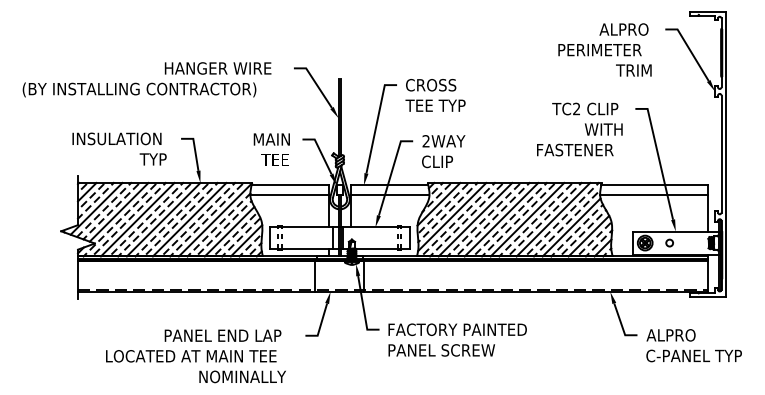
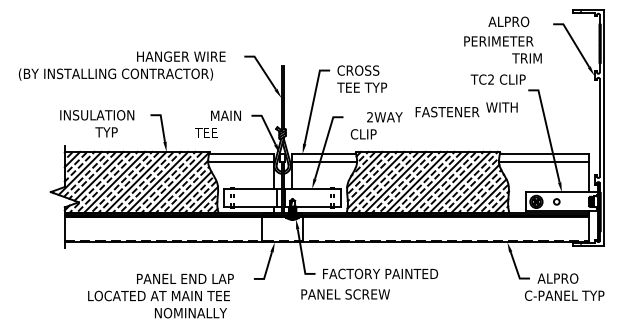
text: (623, 29) -> (508, 21), moved
text: (585, 108) -> (498, 79), moved
text: (443, 141) -> (384, 117), moved
text: (575, 149) -> (447, 111), moved
text: (152, 159) -> (105, 132), moved
text: (274, 159) -> (205, 132), moved
text: (441, 350) -> (345, 294), moved
text: (693, 355) -> (564, 295), moved
text: (242, 376) -> (190, 312), moved

